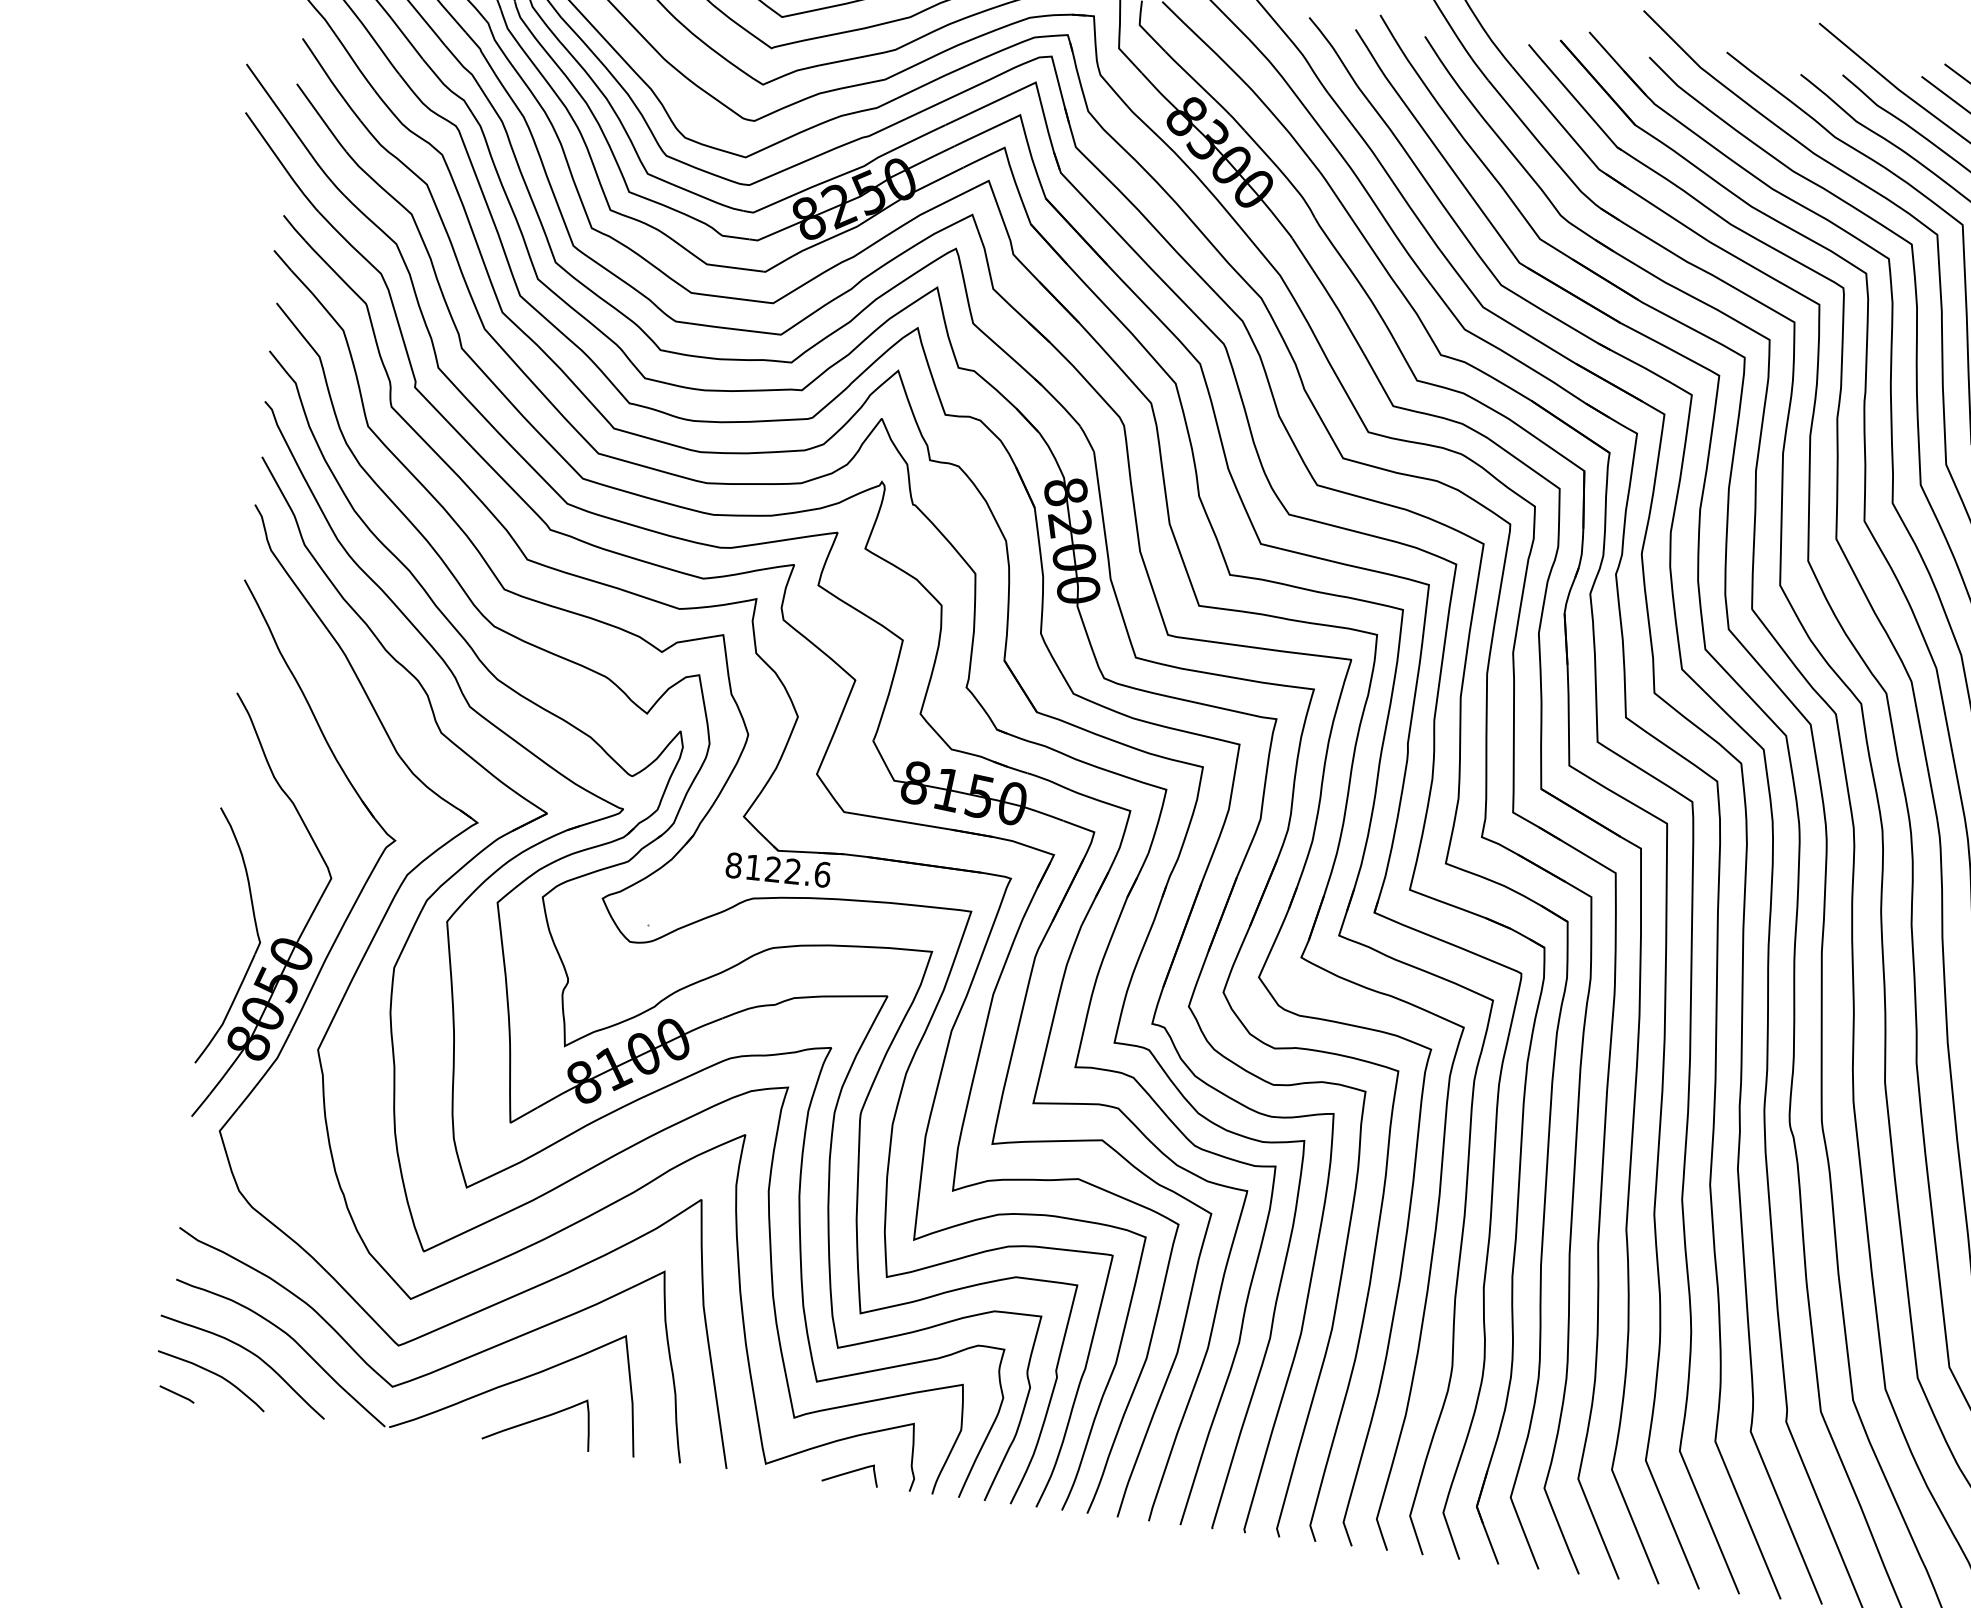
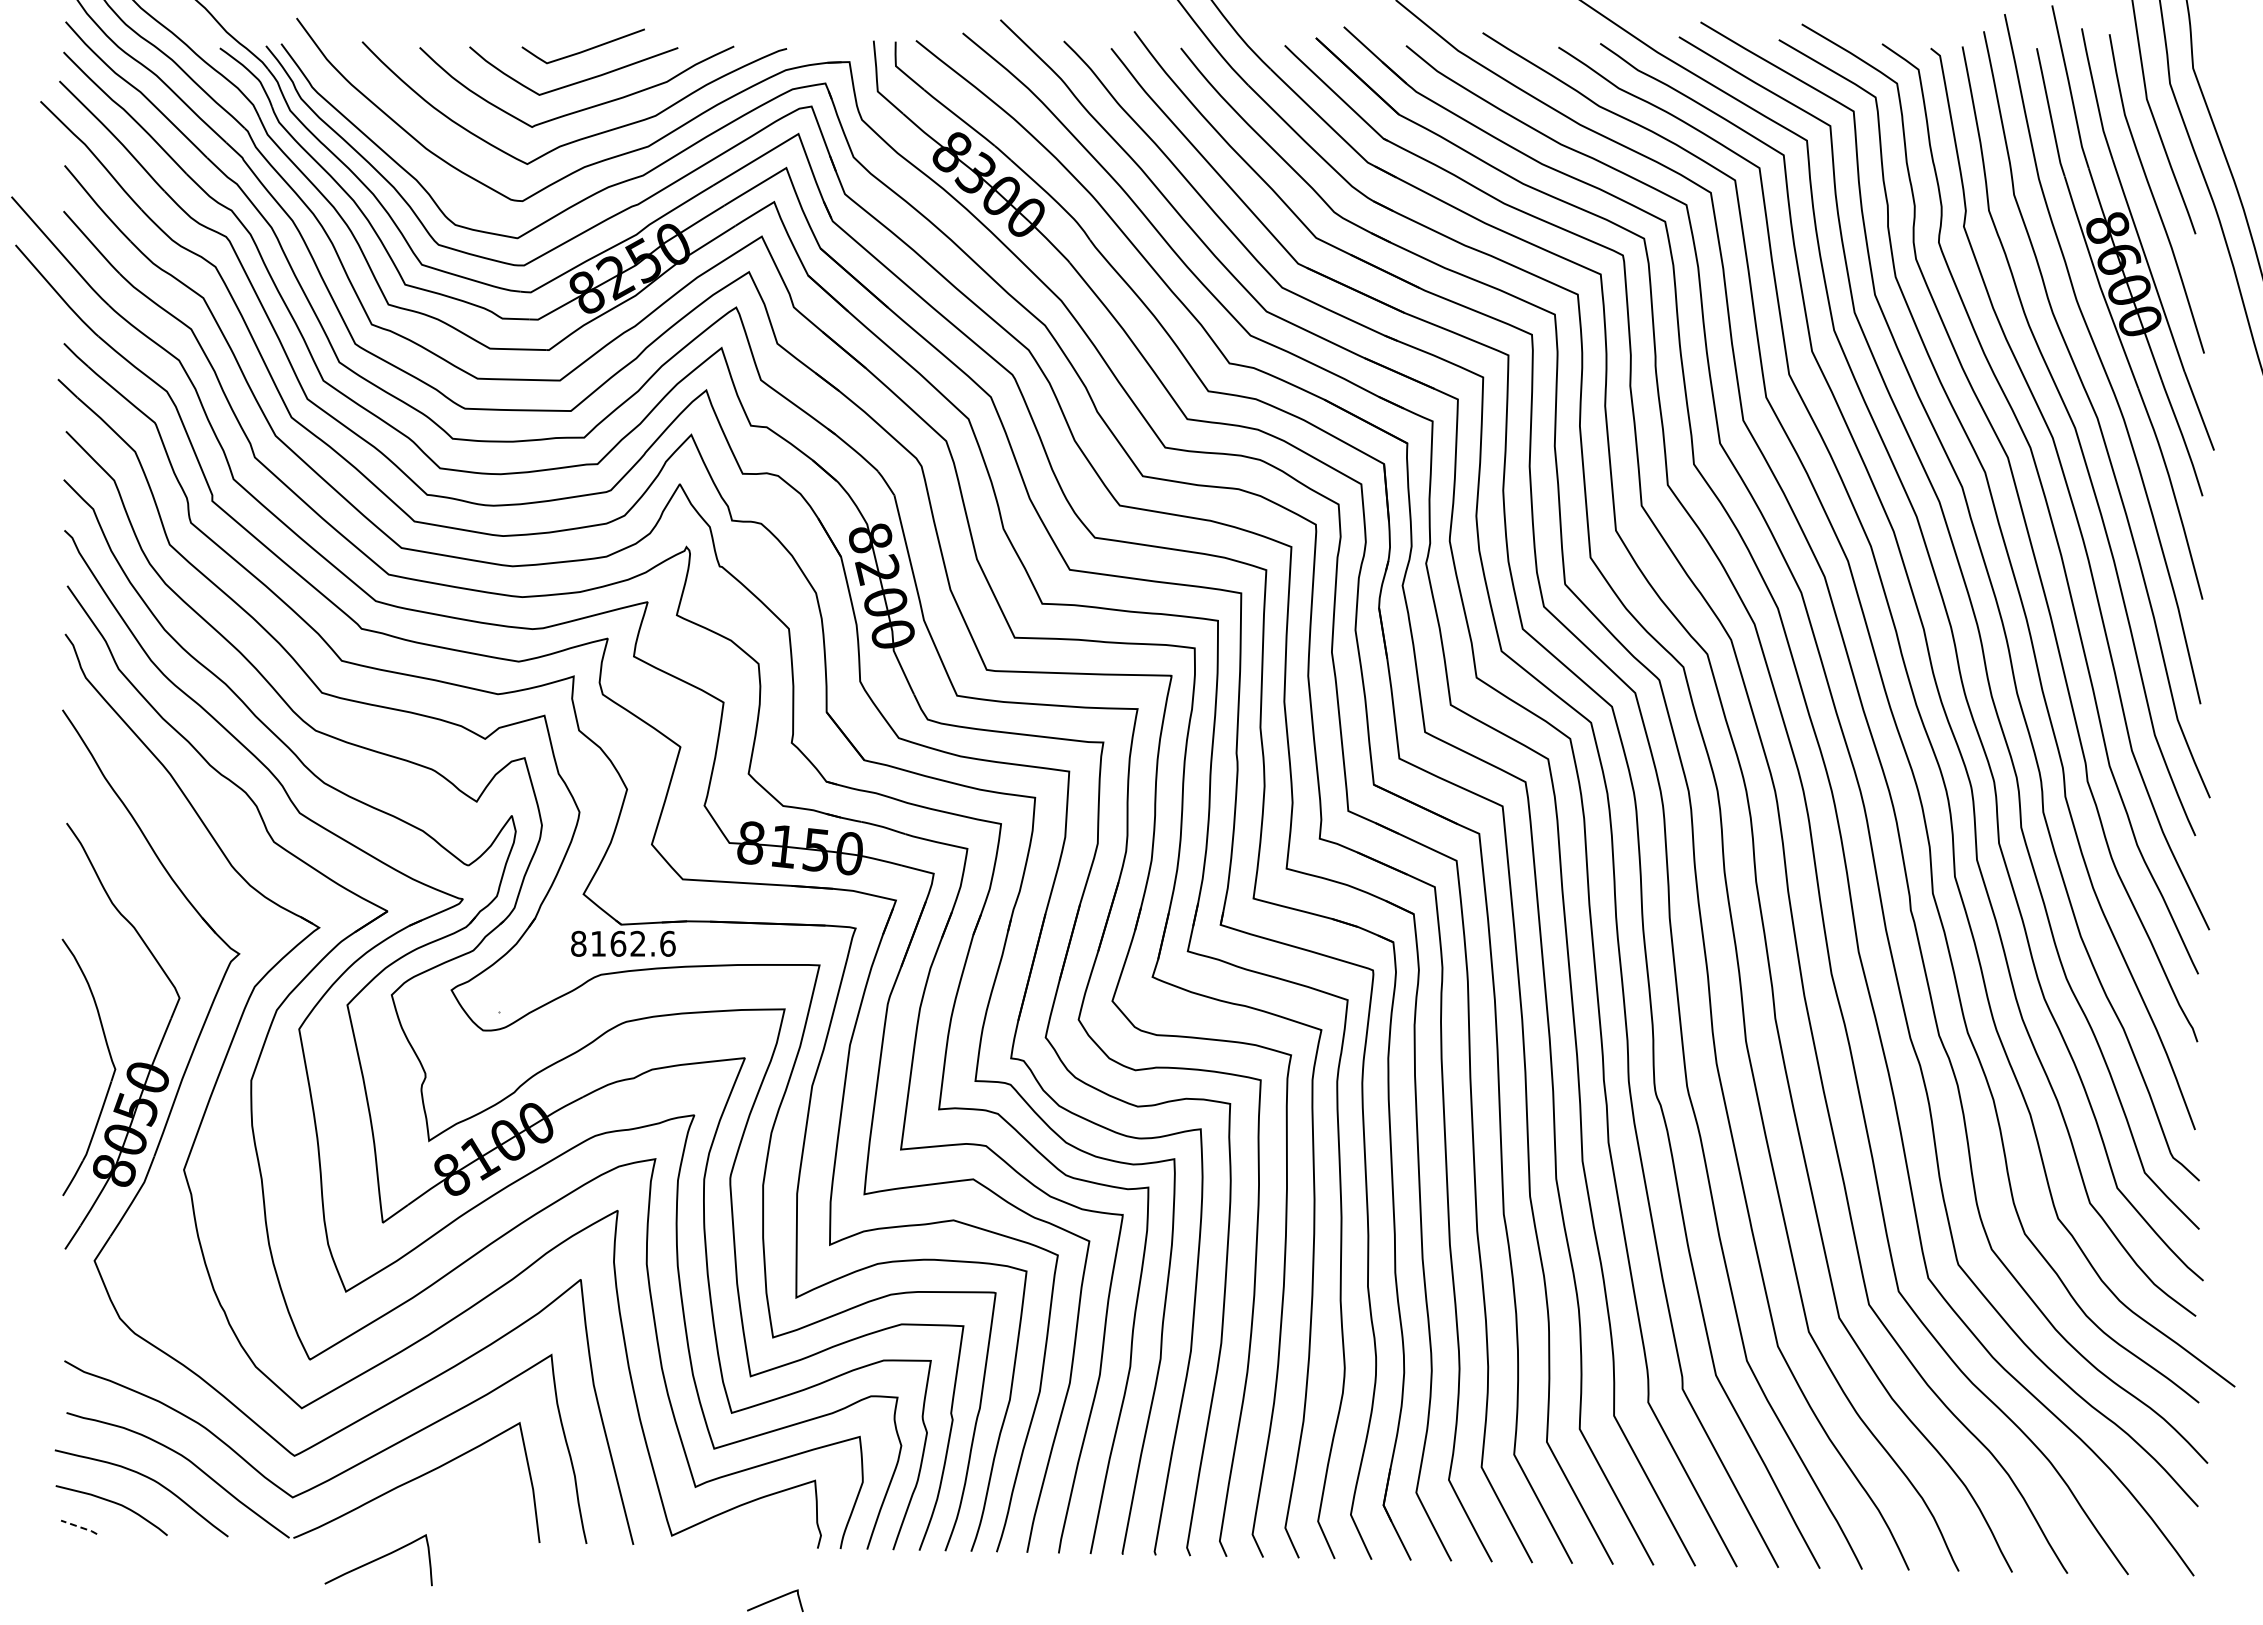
text: (773, 869) -> (618, 943), 8122.6 -> 8162.6
line: (177, 1394) -> (79, 1527), solid -> dashed
curve: (537, 1419) -> (378, 1559), moved
curve: (850, 1472) -> (775, 1599), moved

